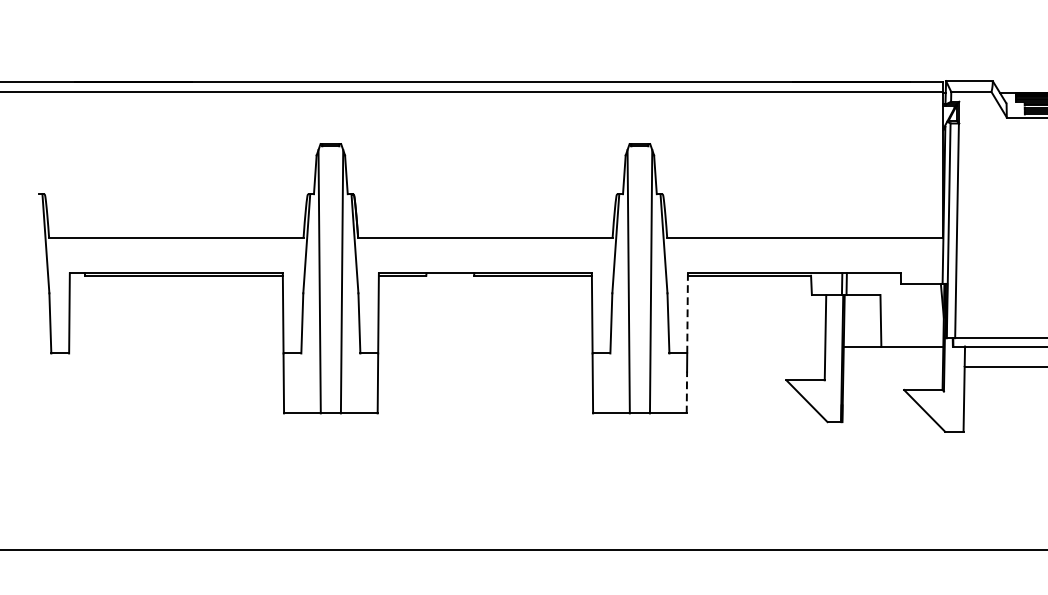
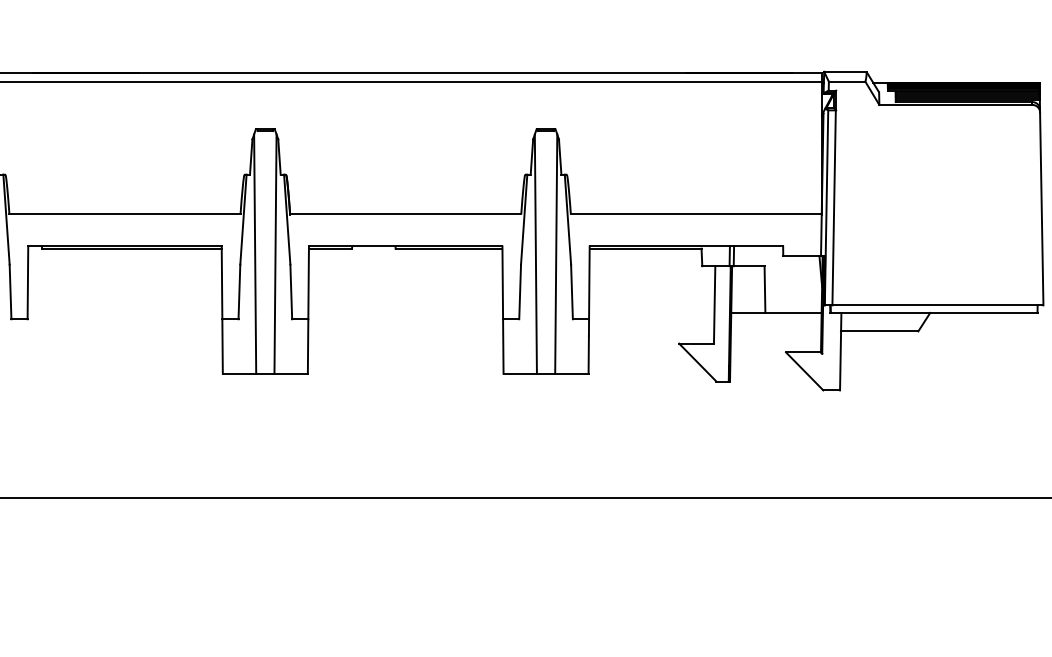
line: (687, 312) -> (589, 282), dashed -> solid
line: (686, 392) -> (588, 354), dashed -> solid

